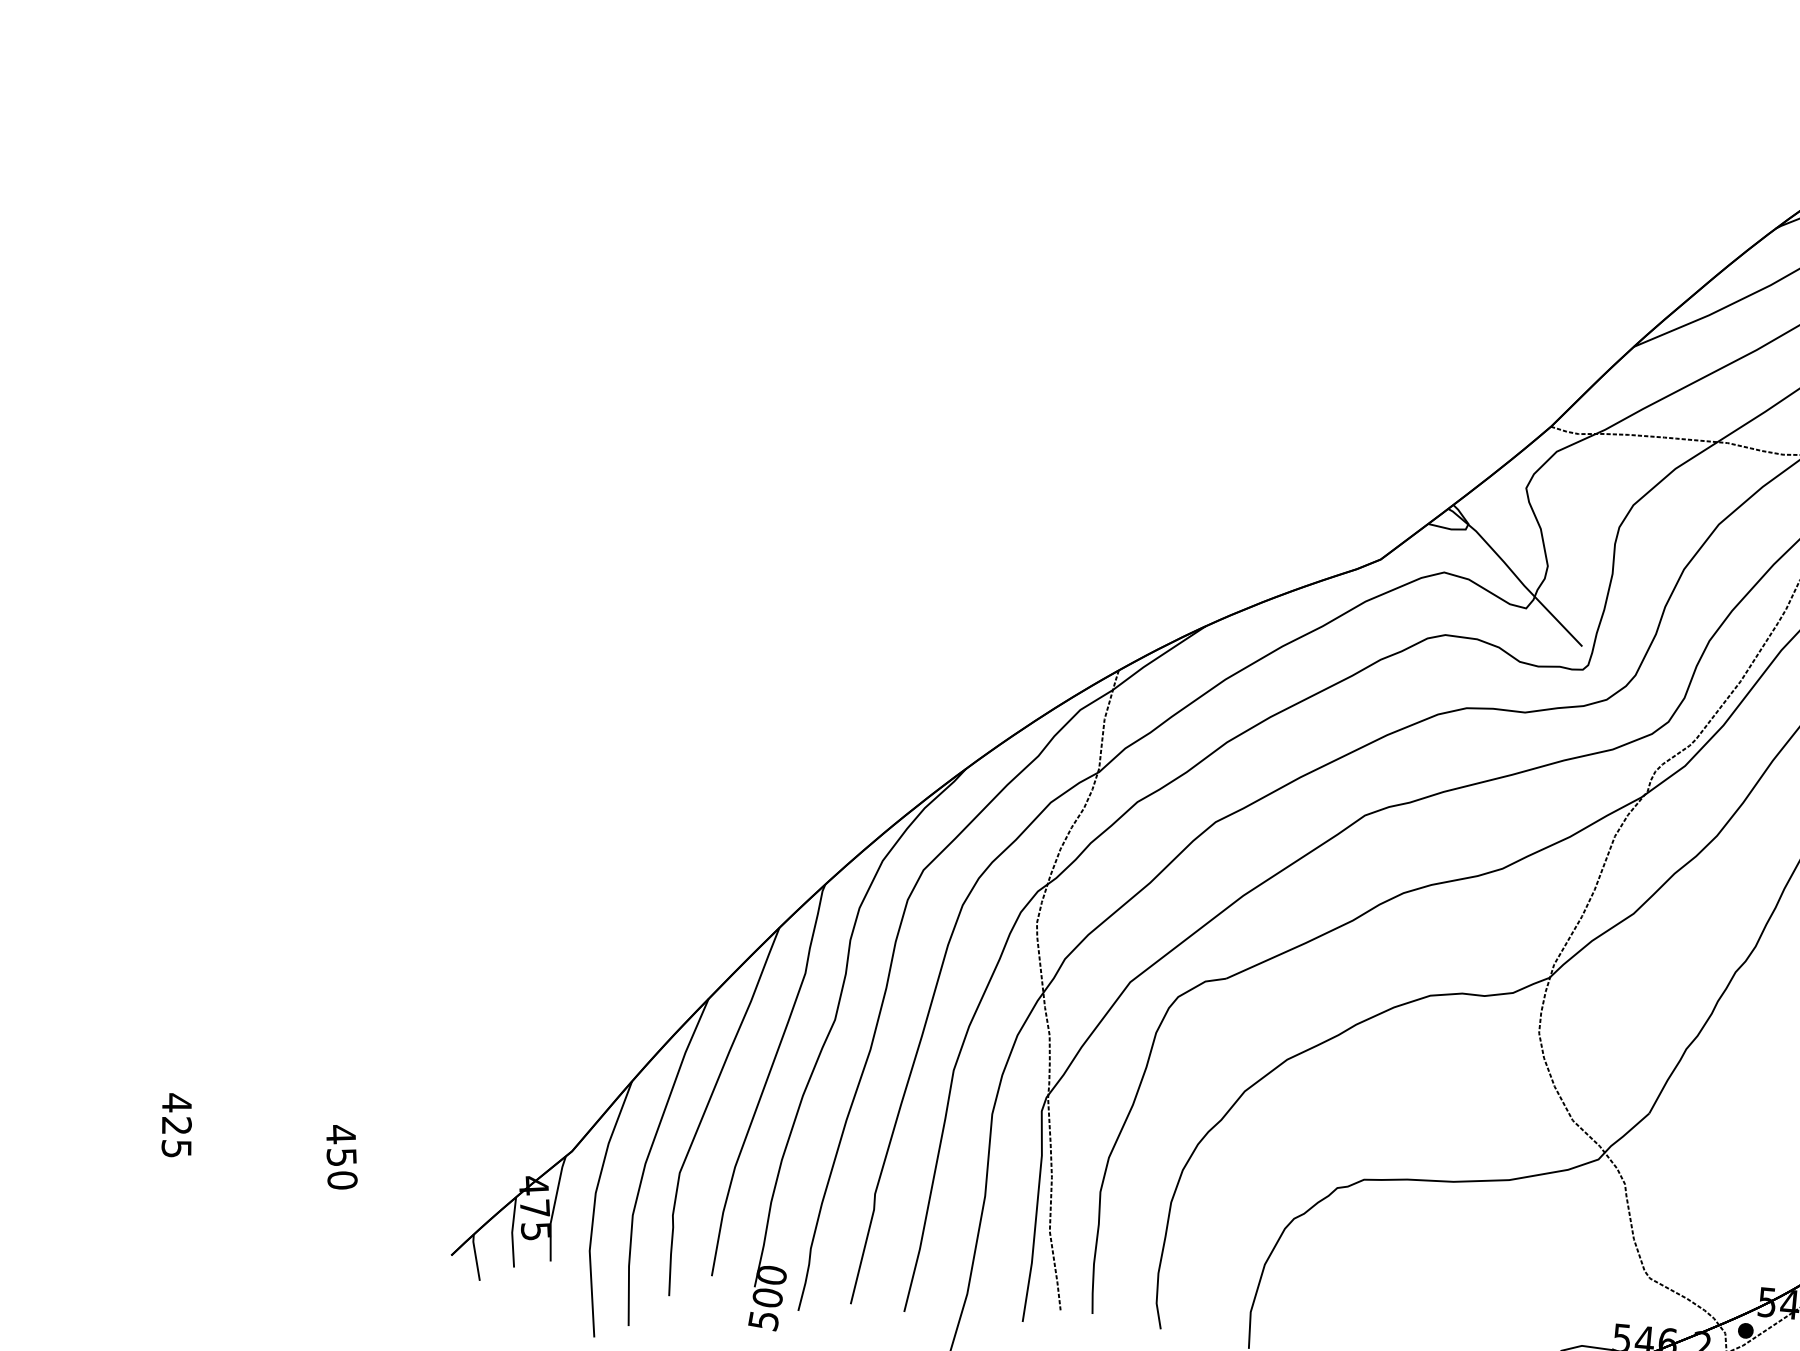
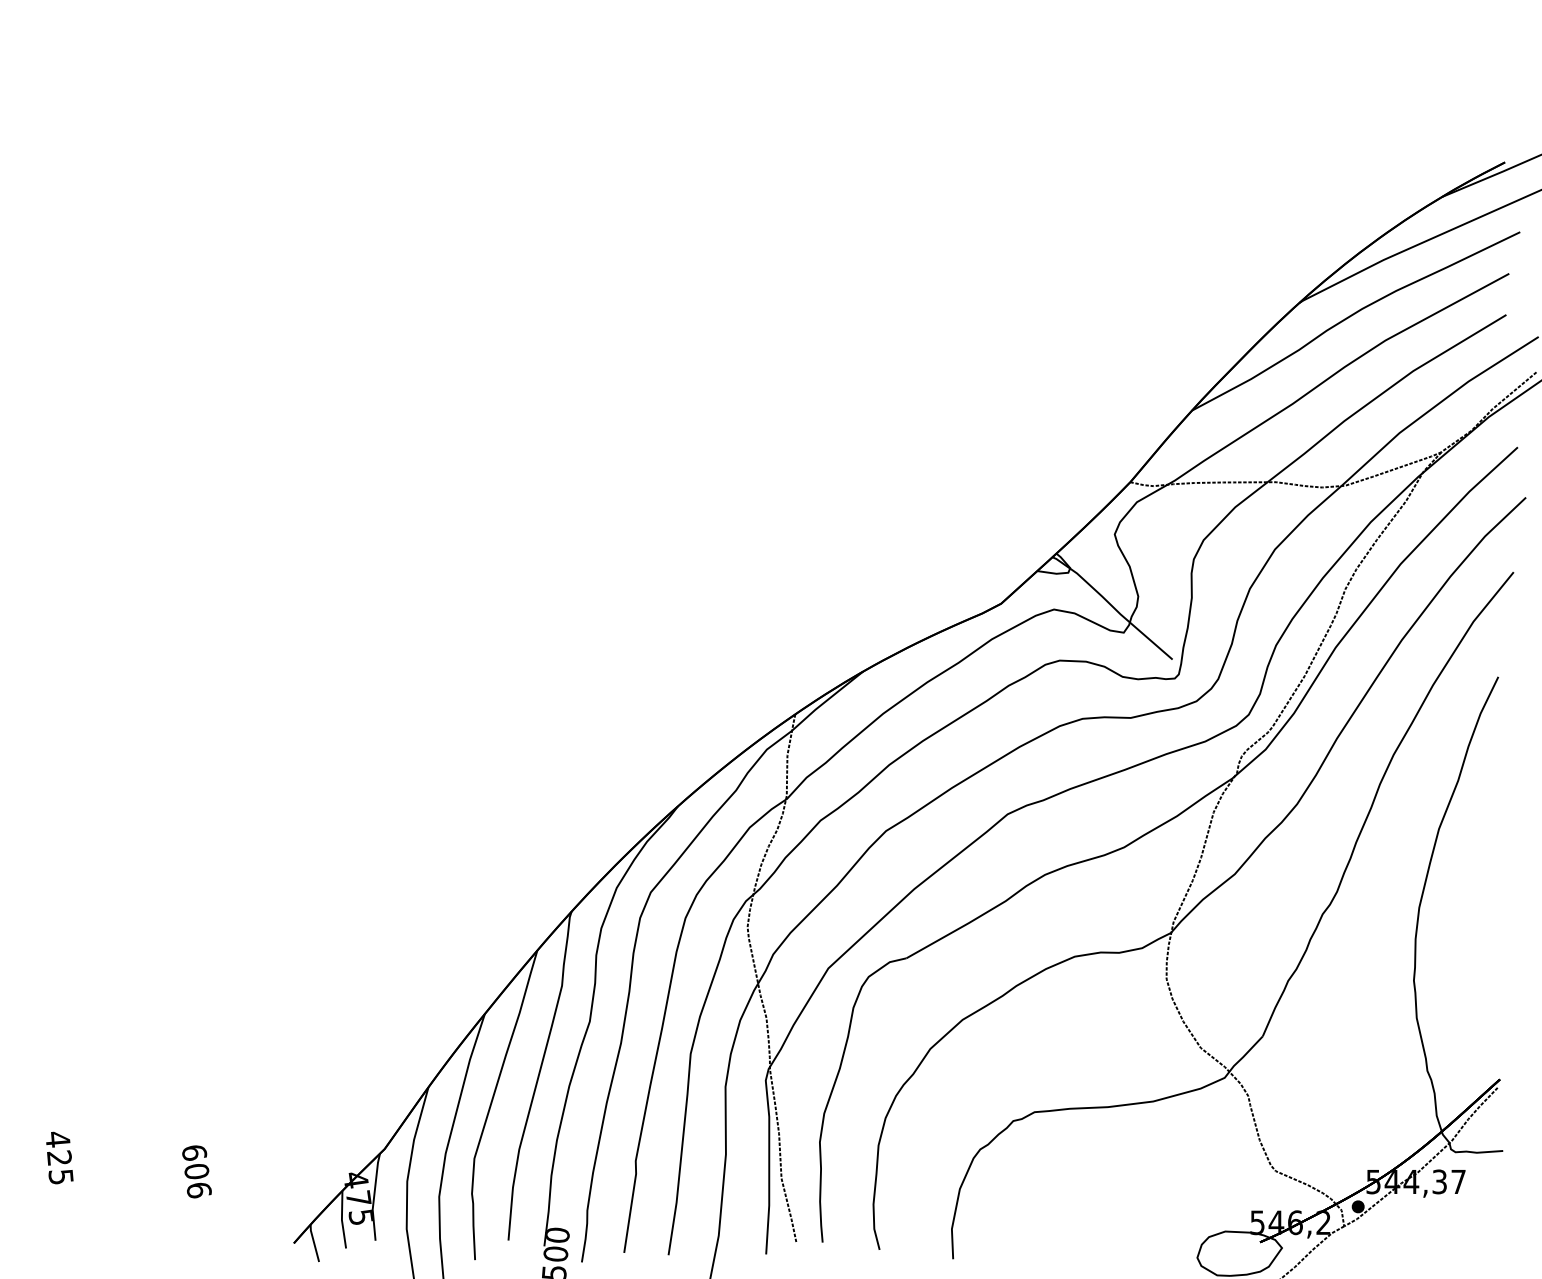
text: (341, 1157) -> (196, 1171), 450 -> 606

